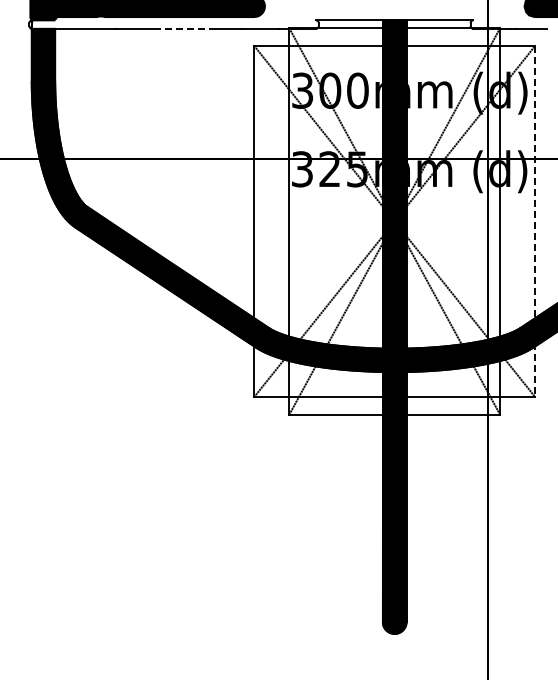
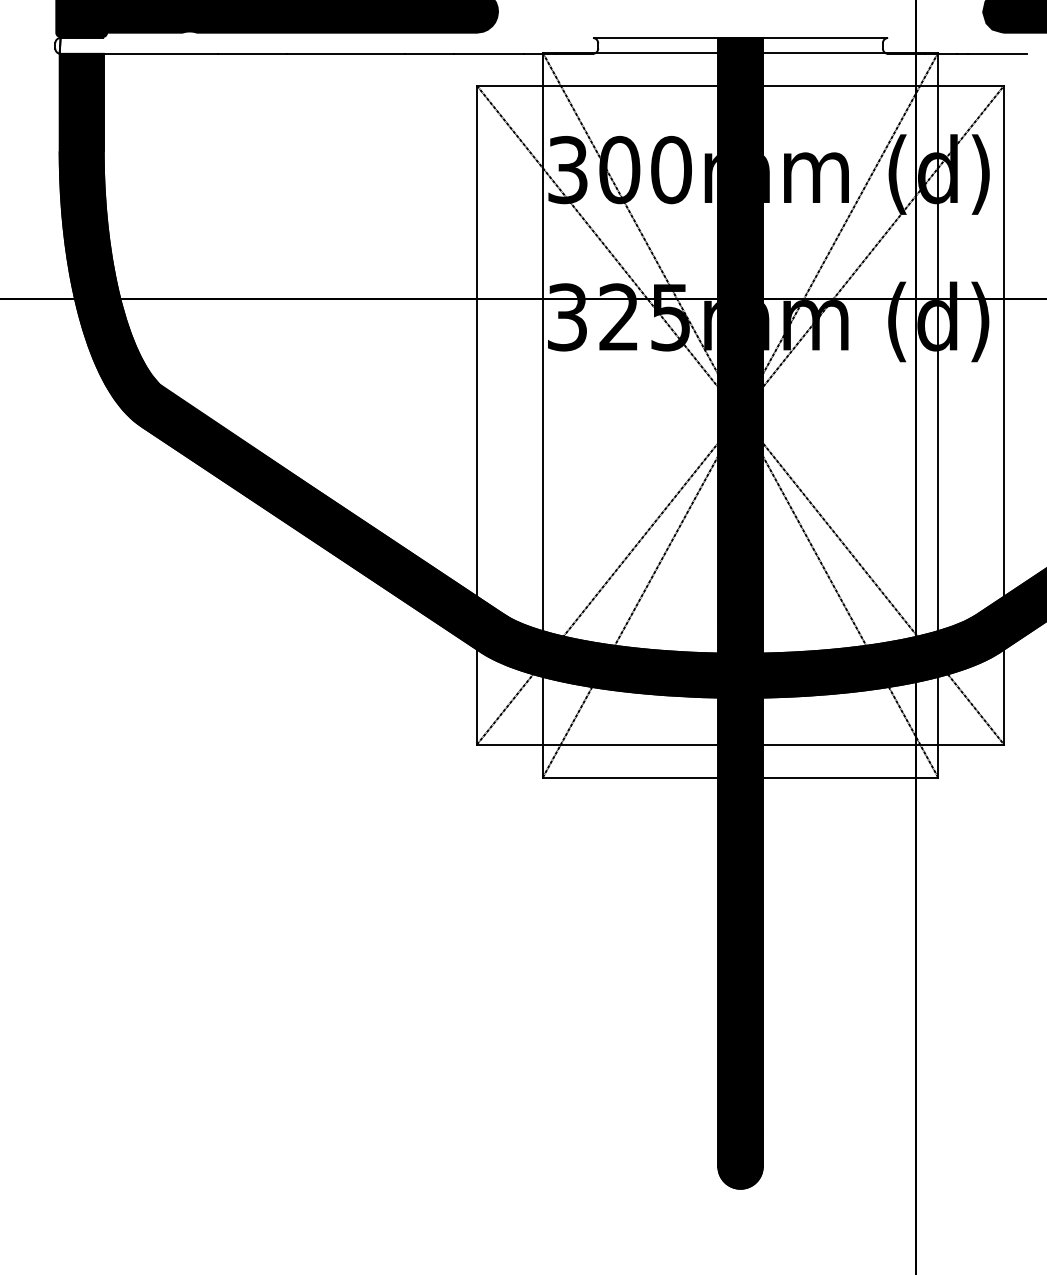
line: (184, 28) -> (346, 53), dashed -> solid
line: (535, 221) -> (1004, 415), dashed -> solid

